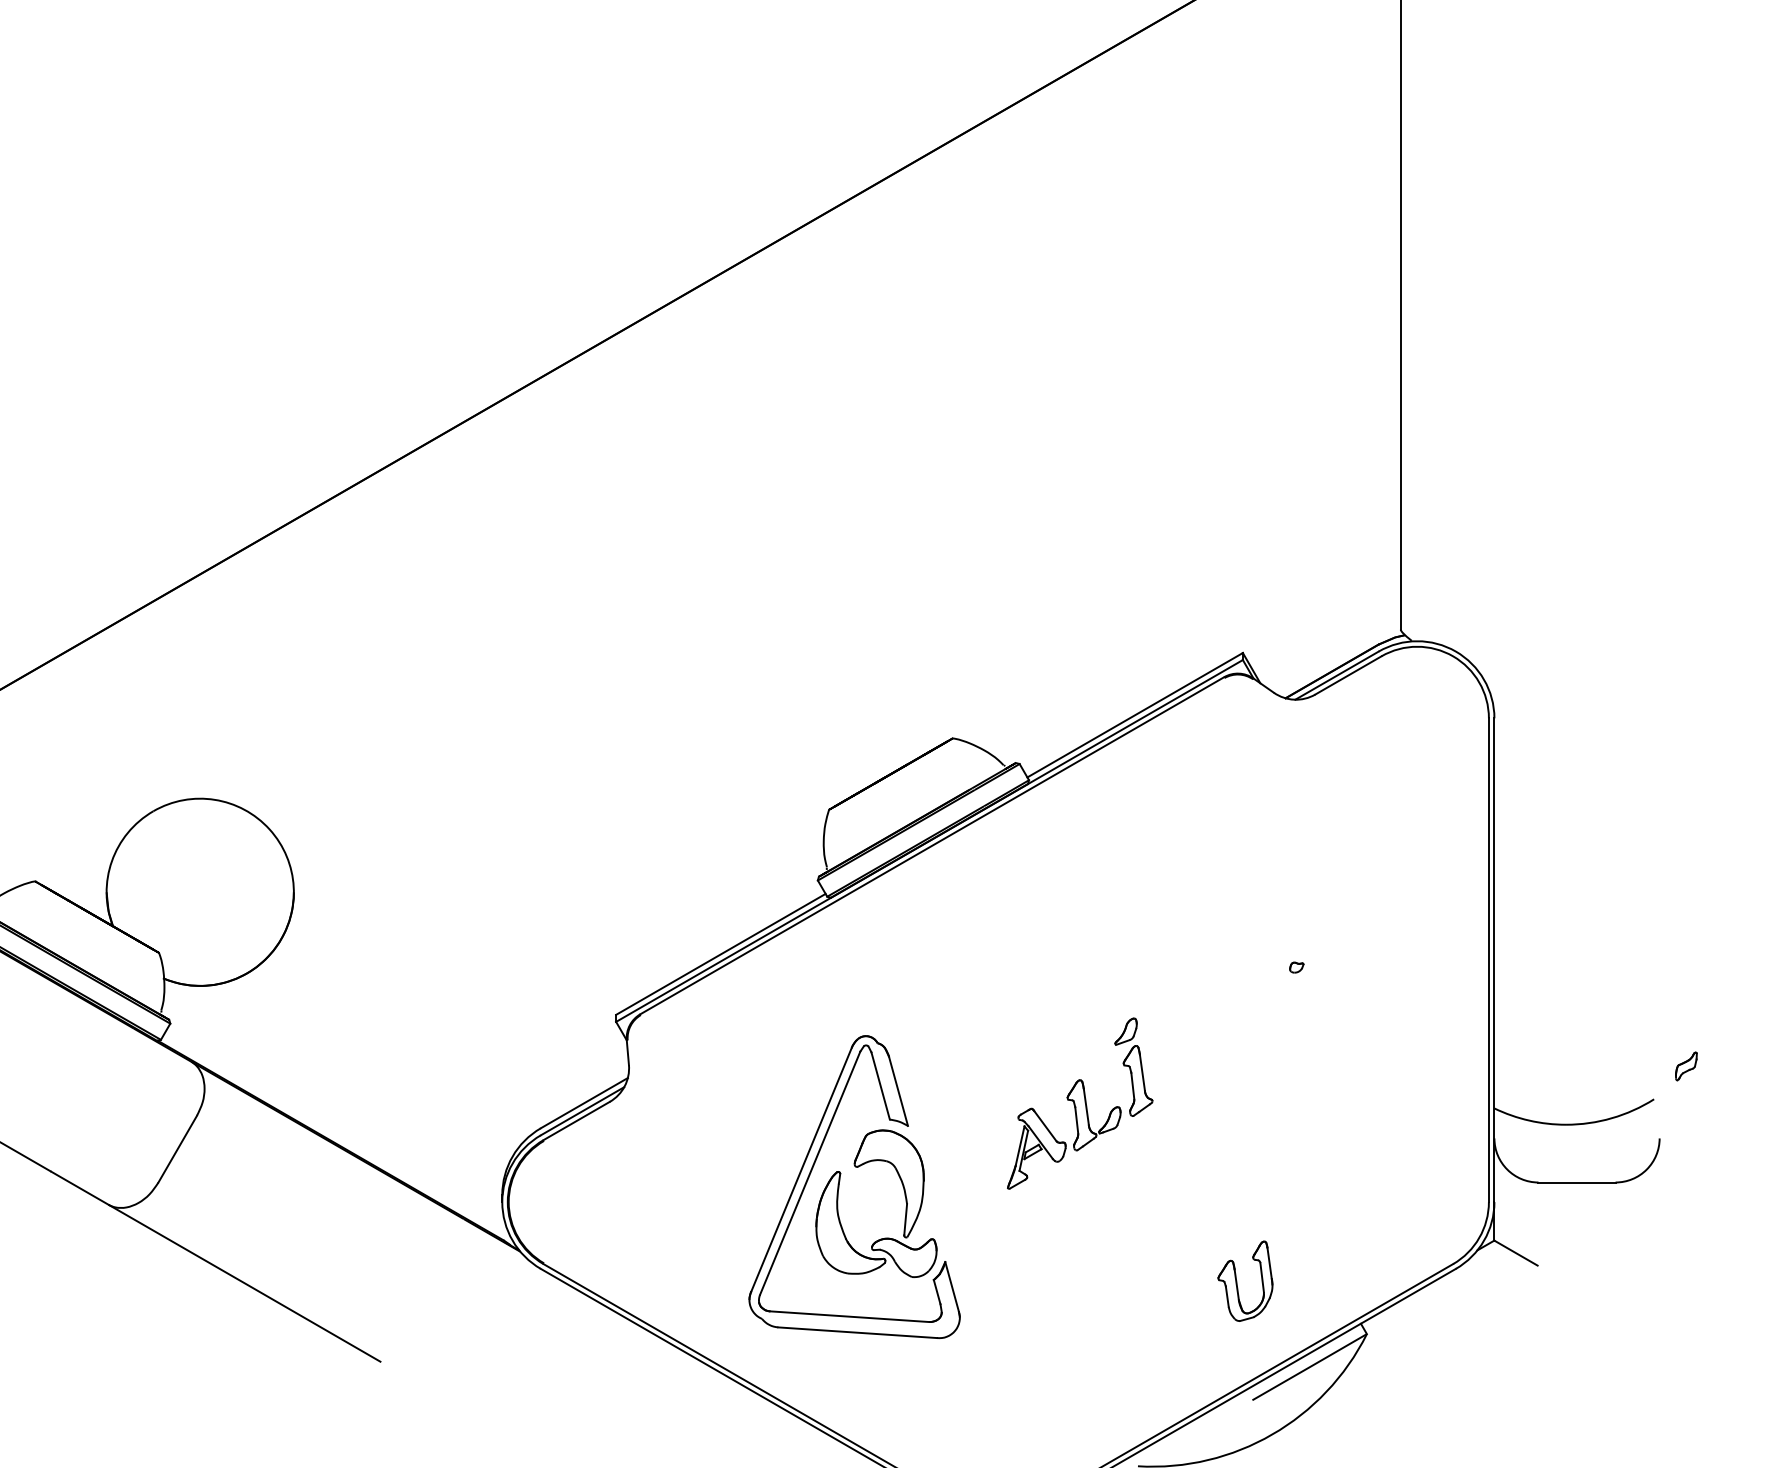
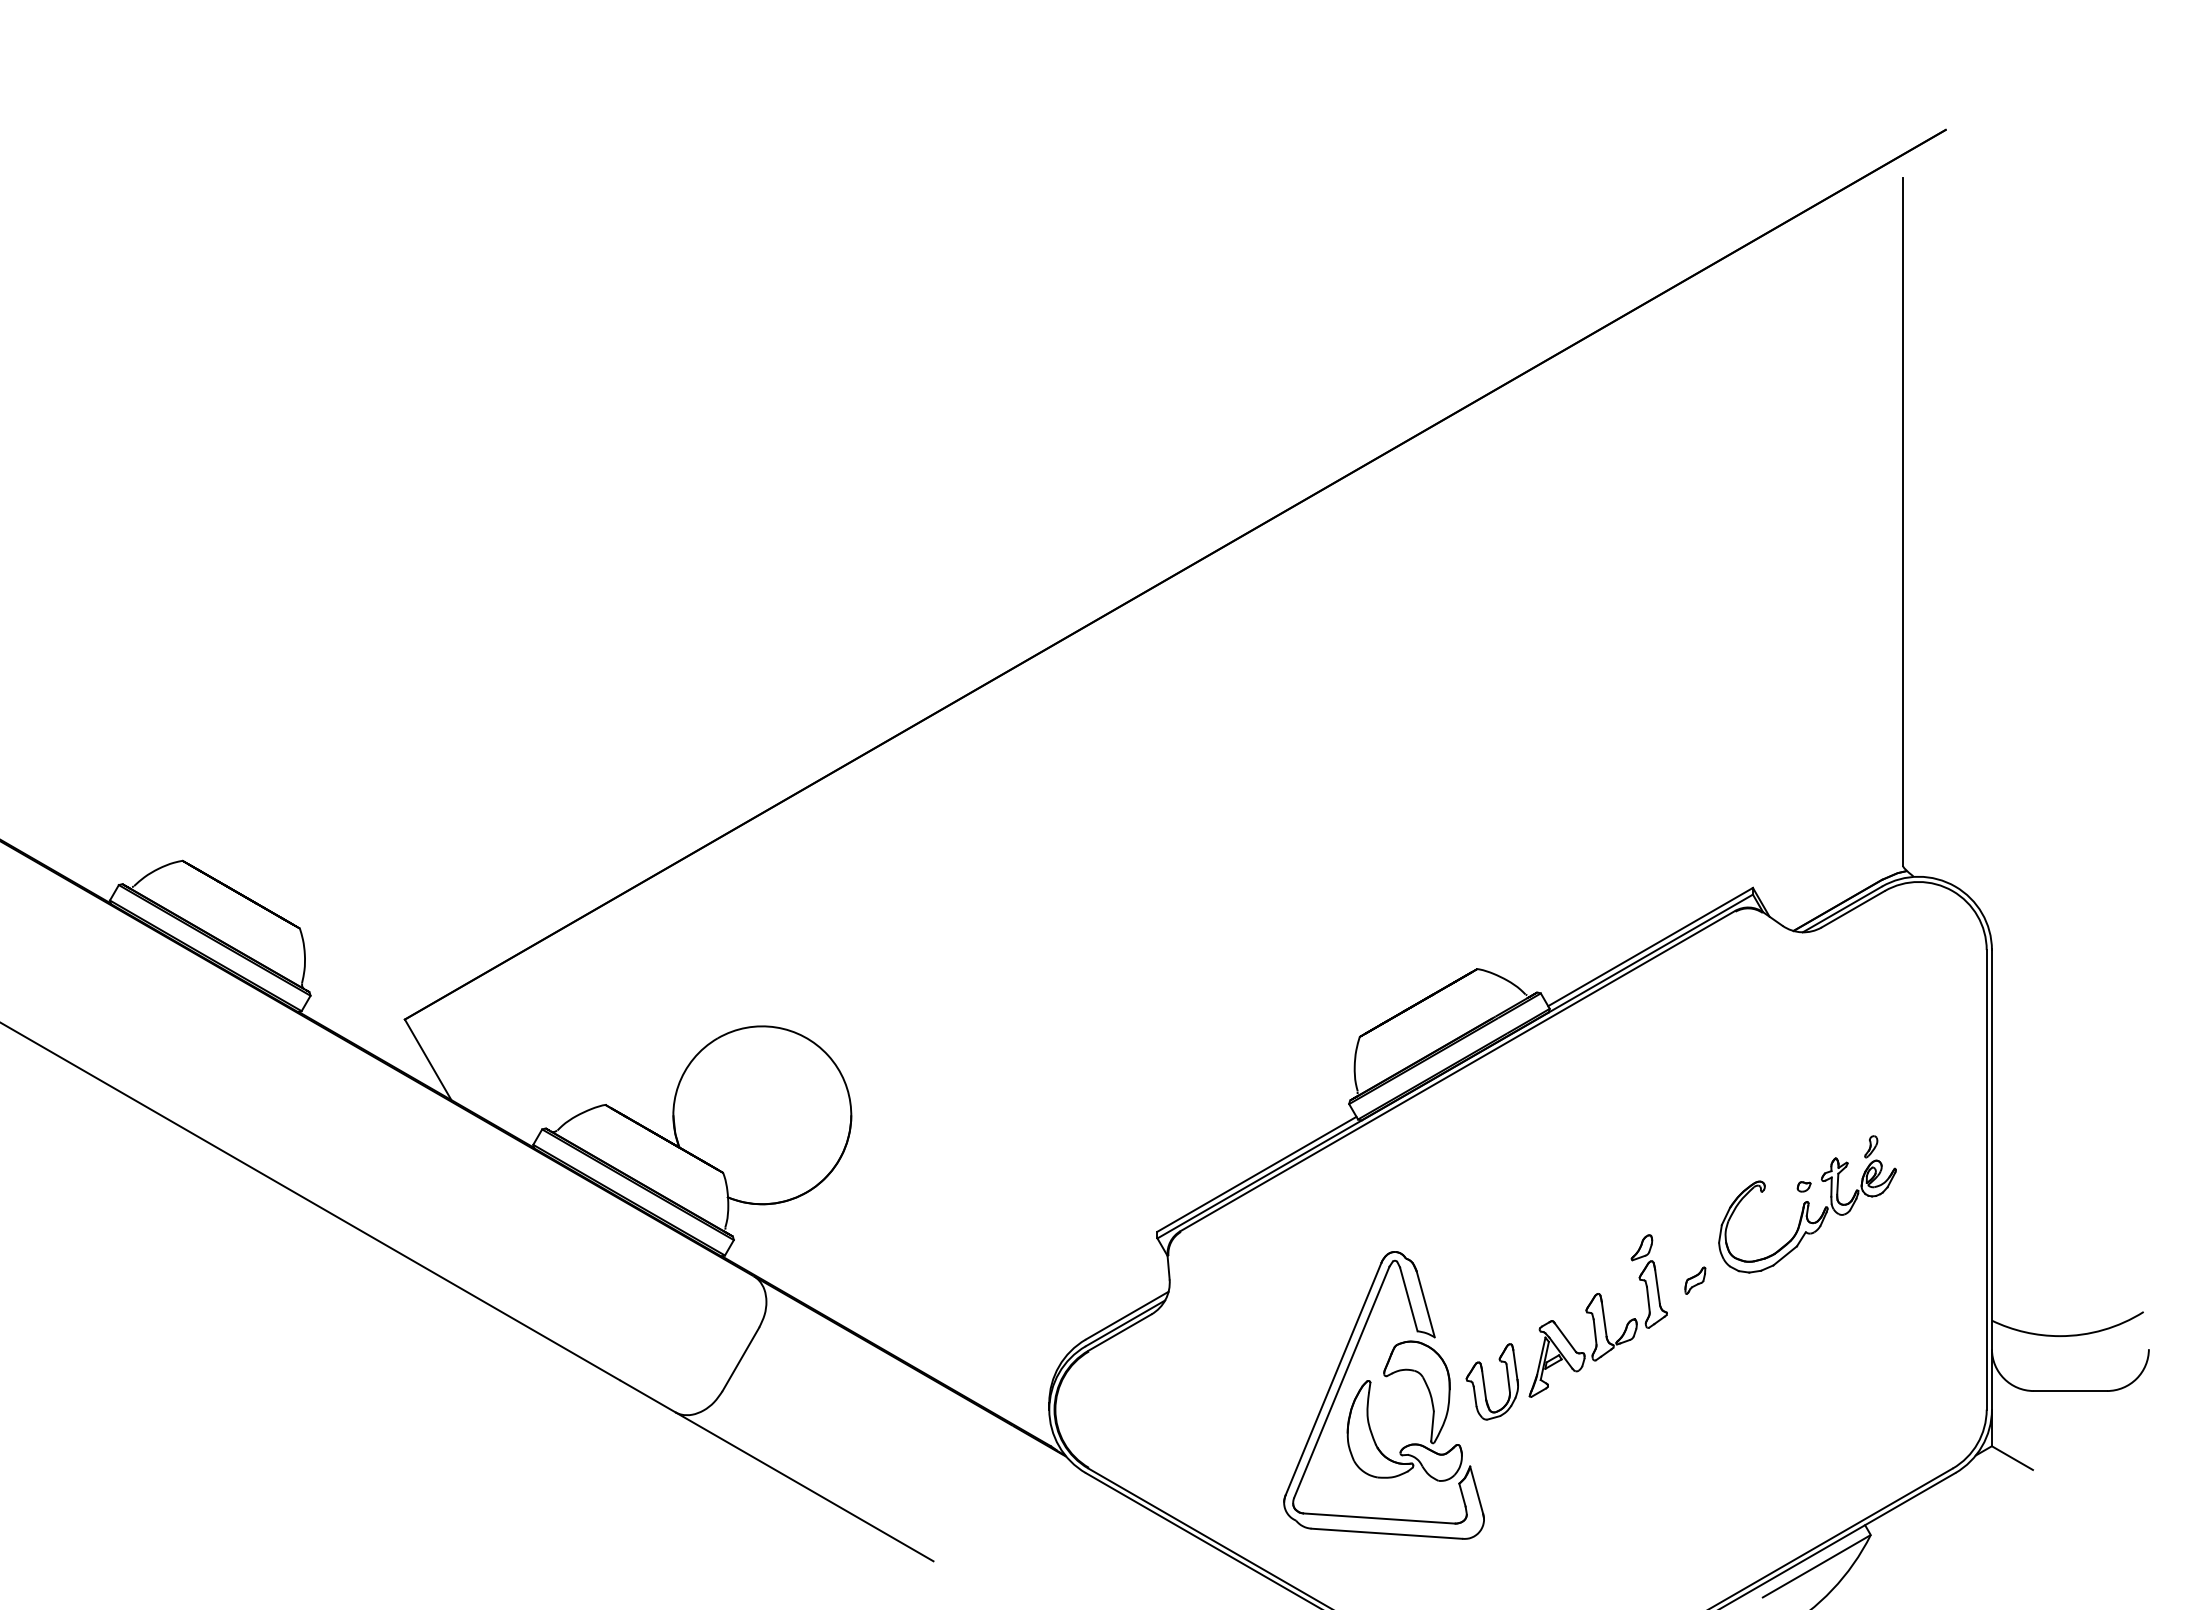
part: (1300, 986) -> (1807, 1204), added
part: (1686, 1066) -> (1695, 1280), moved
part: (1237, 1280) -> (1484, 1381), moved

